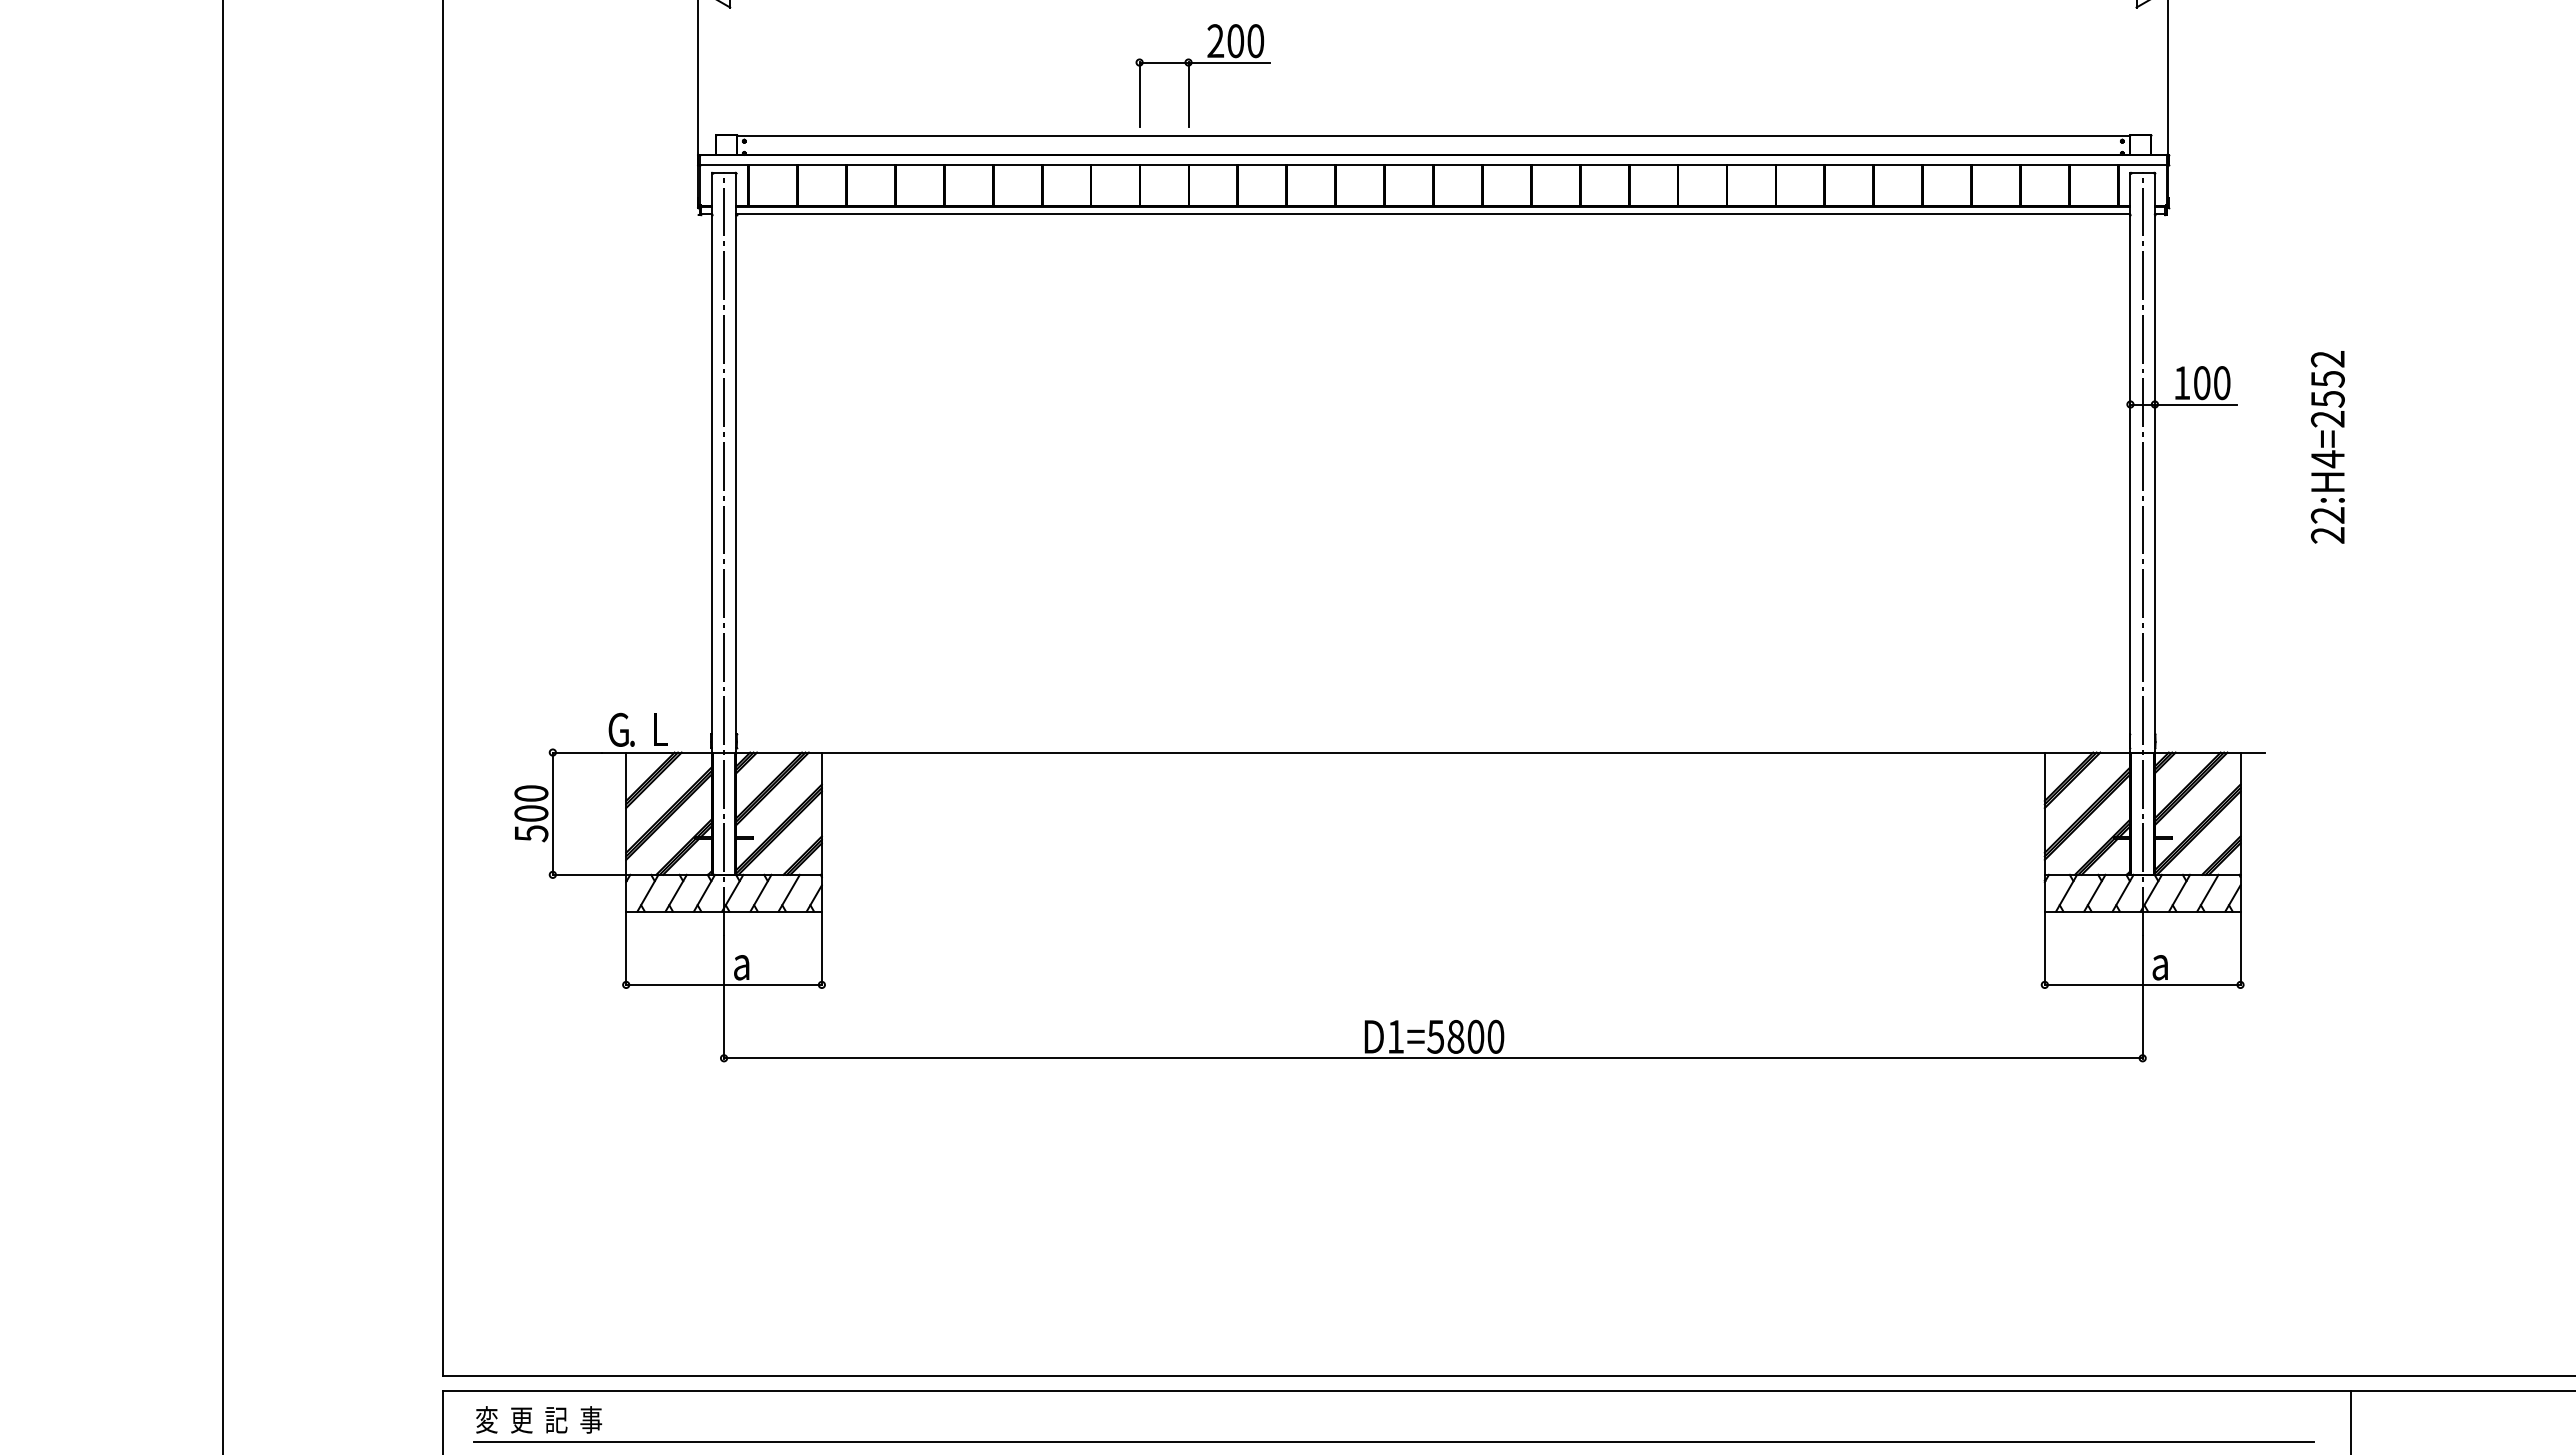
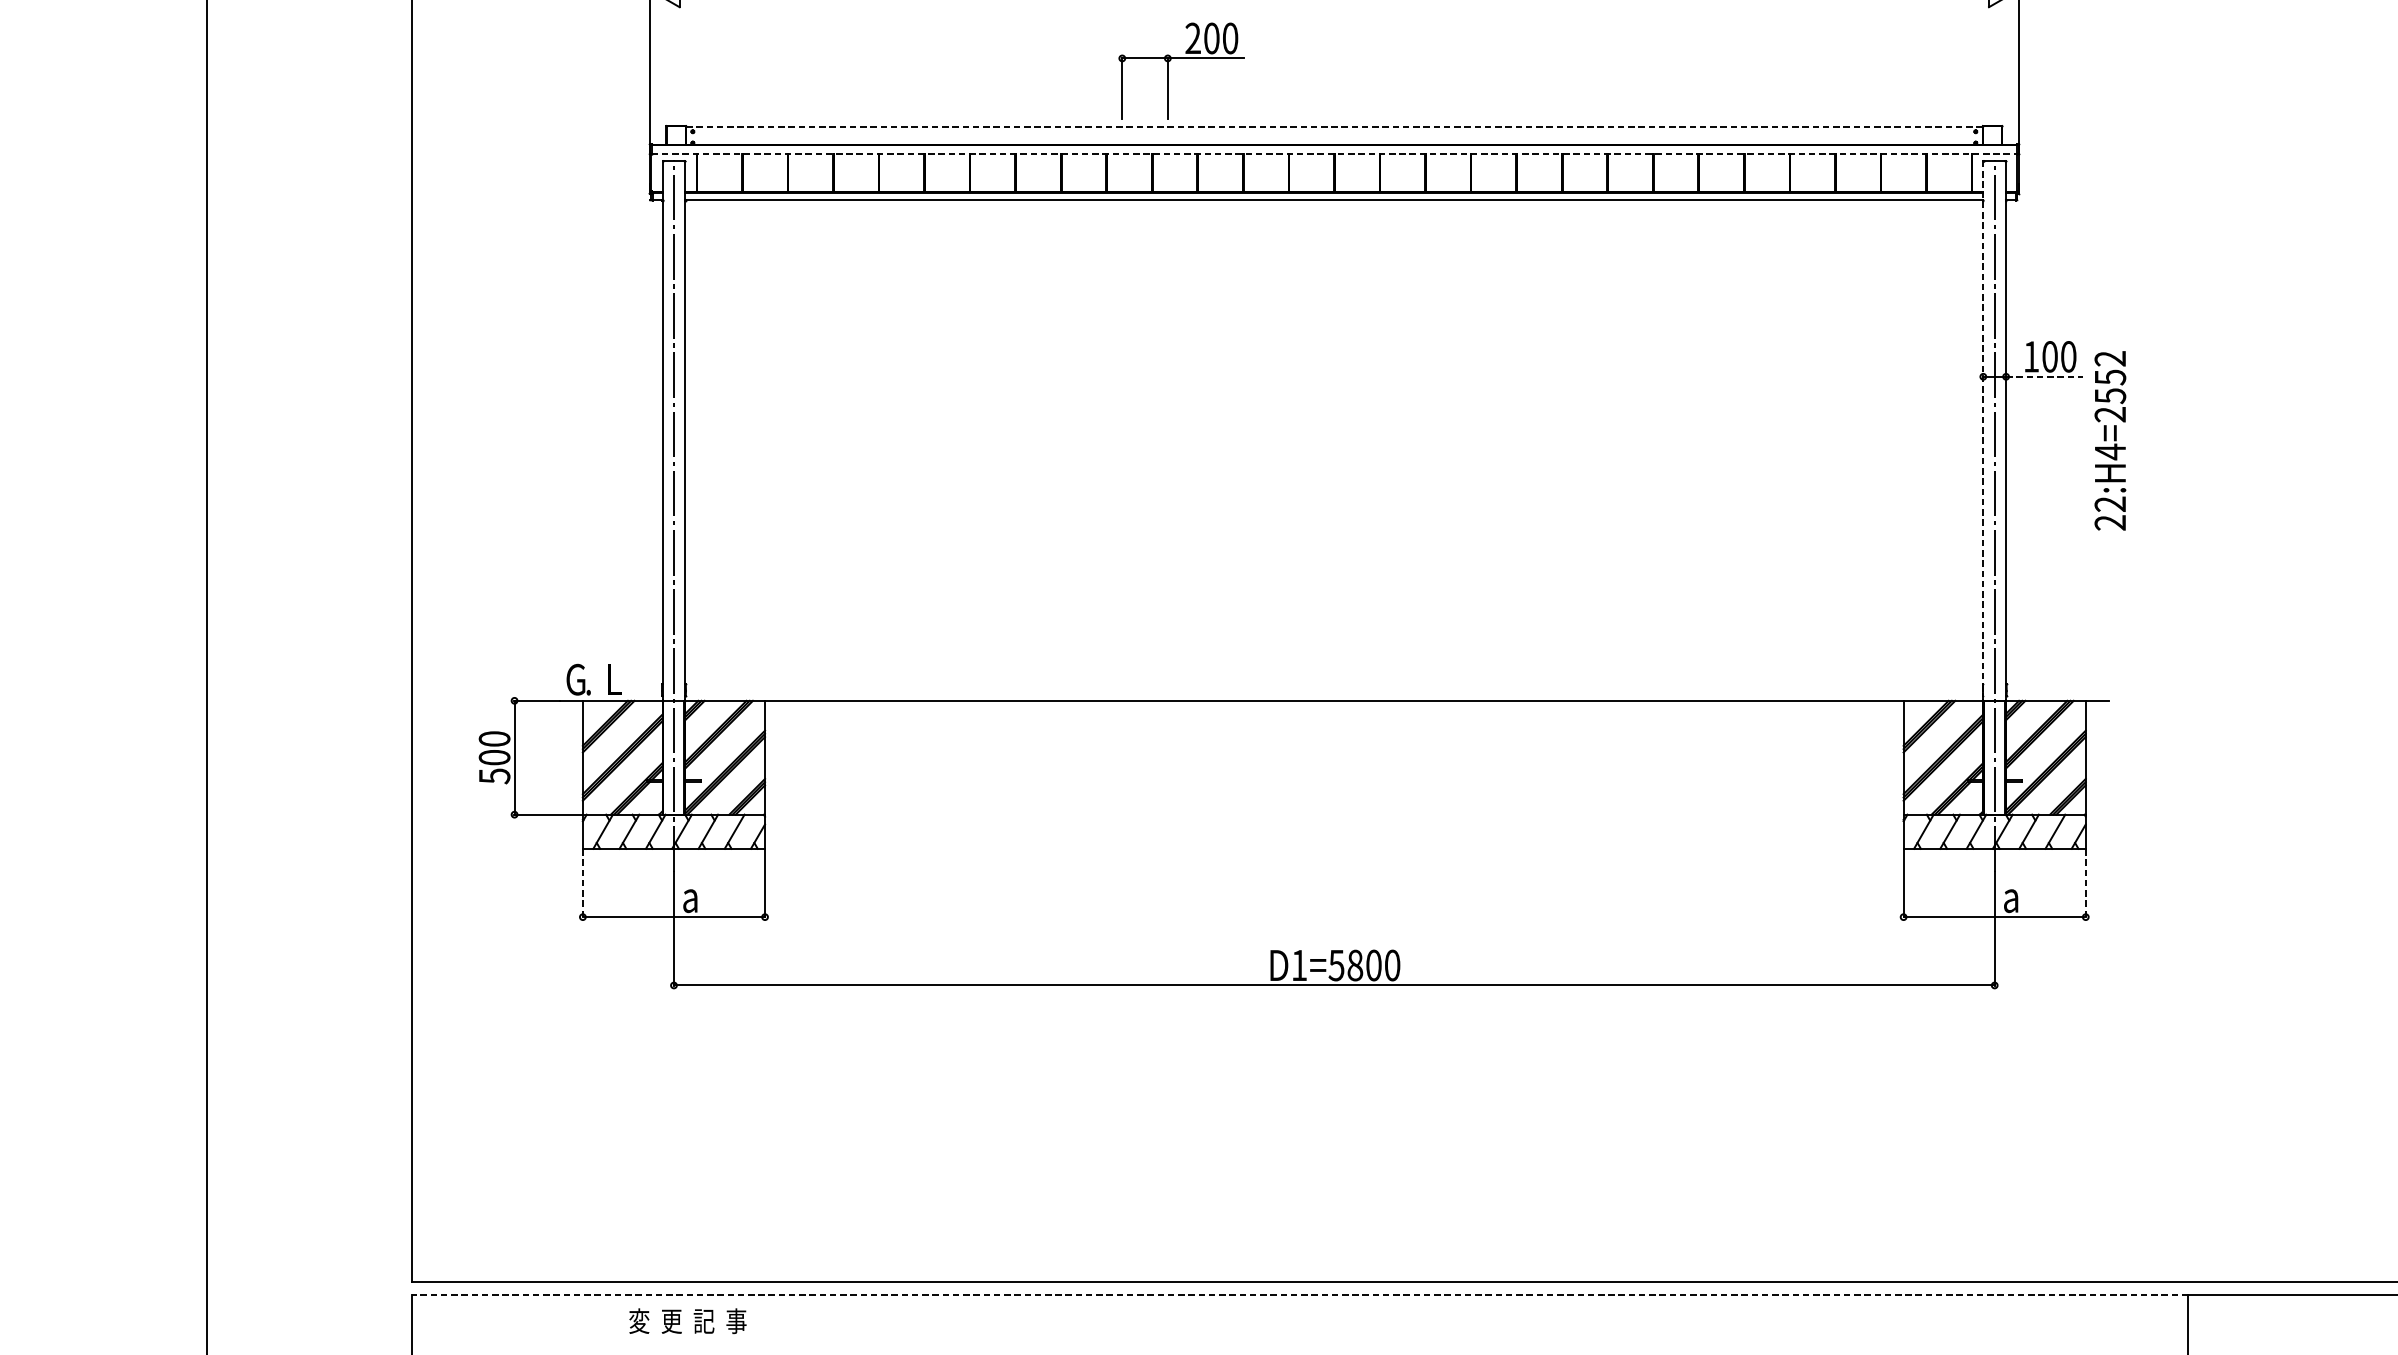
part: (1202, 63) -> (1180, 59), moved
line: (1433, 135) -> (1334, 126), solid -> dashed
line: (1433, 164) -> (1334, 153), solid -> dashed
line: (2196, 404) -> (2044, 376), solid -> dashed
text: (2327, 447) -> (2109, 441), moved
line: (2130, 462) -> (1983, 430), solid -> dashed
line: (626, 948) -> (583, 883), solid -> dashed
line: (2240, 948) -> (2085, 883), solid -> dashed
line: (1396, 1390) -> (1300, 1294), solid -> dashed
text: (539, 1419) -> (688, 1320), moved
line: (1393, 1442) -> (1297, 1343), removed

